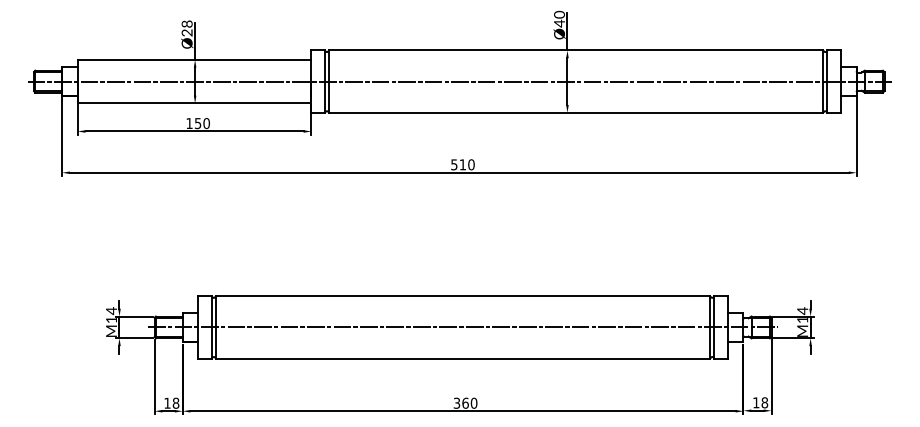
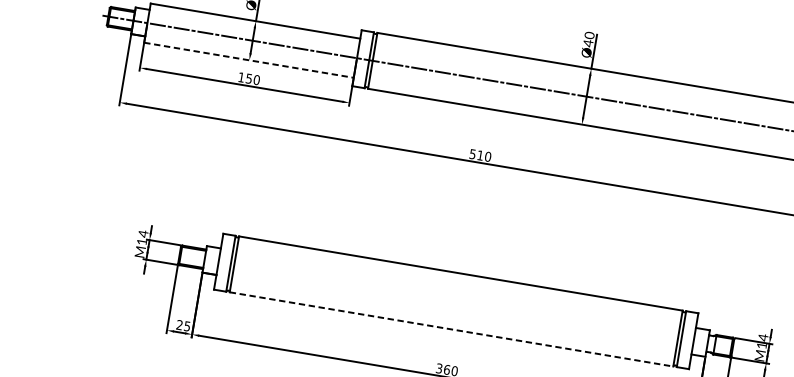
line: (194, 103) -> (248, 60), solid -> dashed
line: (462, 327) -> (455, 301), removed
line: (463, 358) -> (451, 329), solid -> dashed
text: (171, 402) -> (183, 325), 18 -> 25

